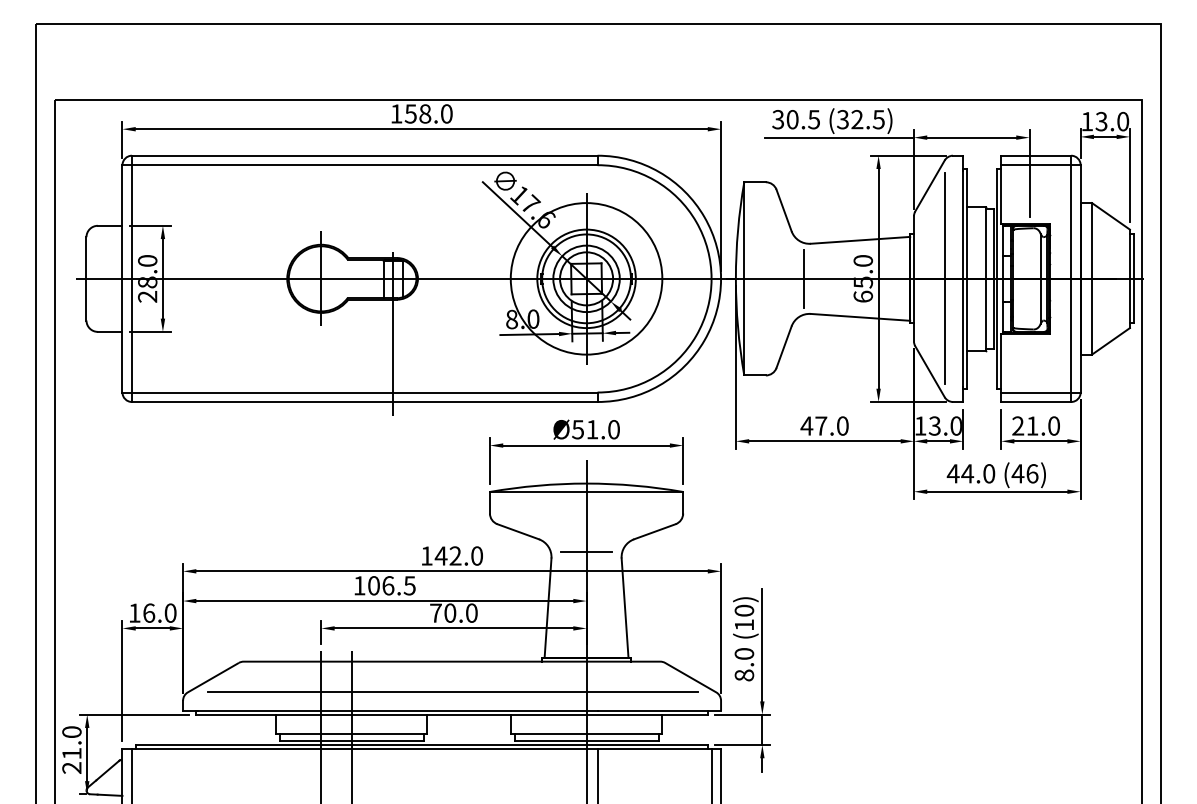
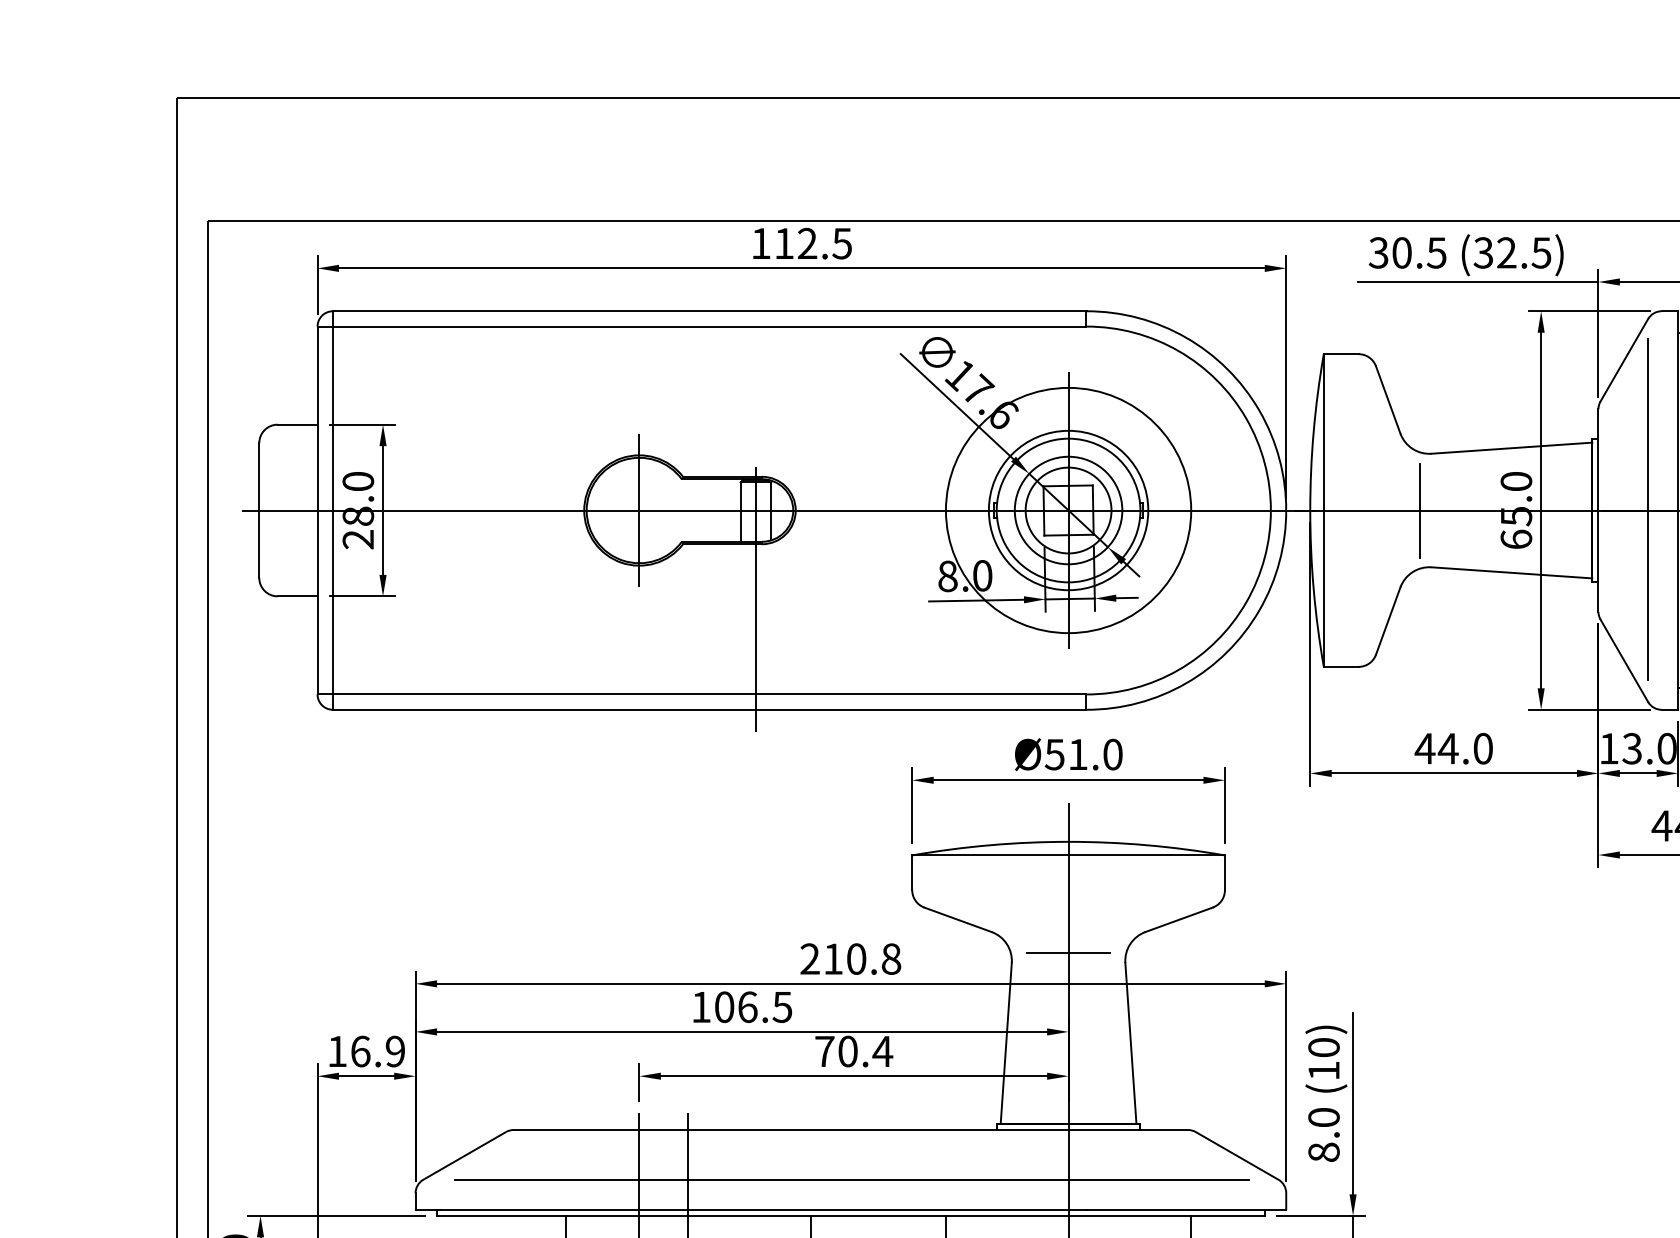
text: (428, 113) -> (812, 242), 158.0 -> 112.5
text: (820, 425) -> (1447, 747), 47.0 -> 44.0
text: (452, 555) -> (851, 958), 142.0 -> 210.8
text: (170, 612) -> (395, 1050), 16.0 -> 16.9
text: (471, 612) -> (882, 1050), 70.0 -> 70.4

